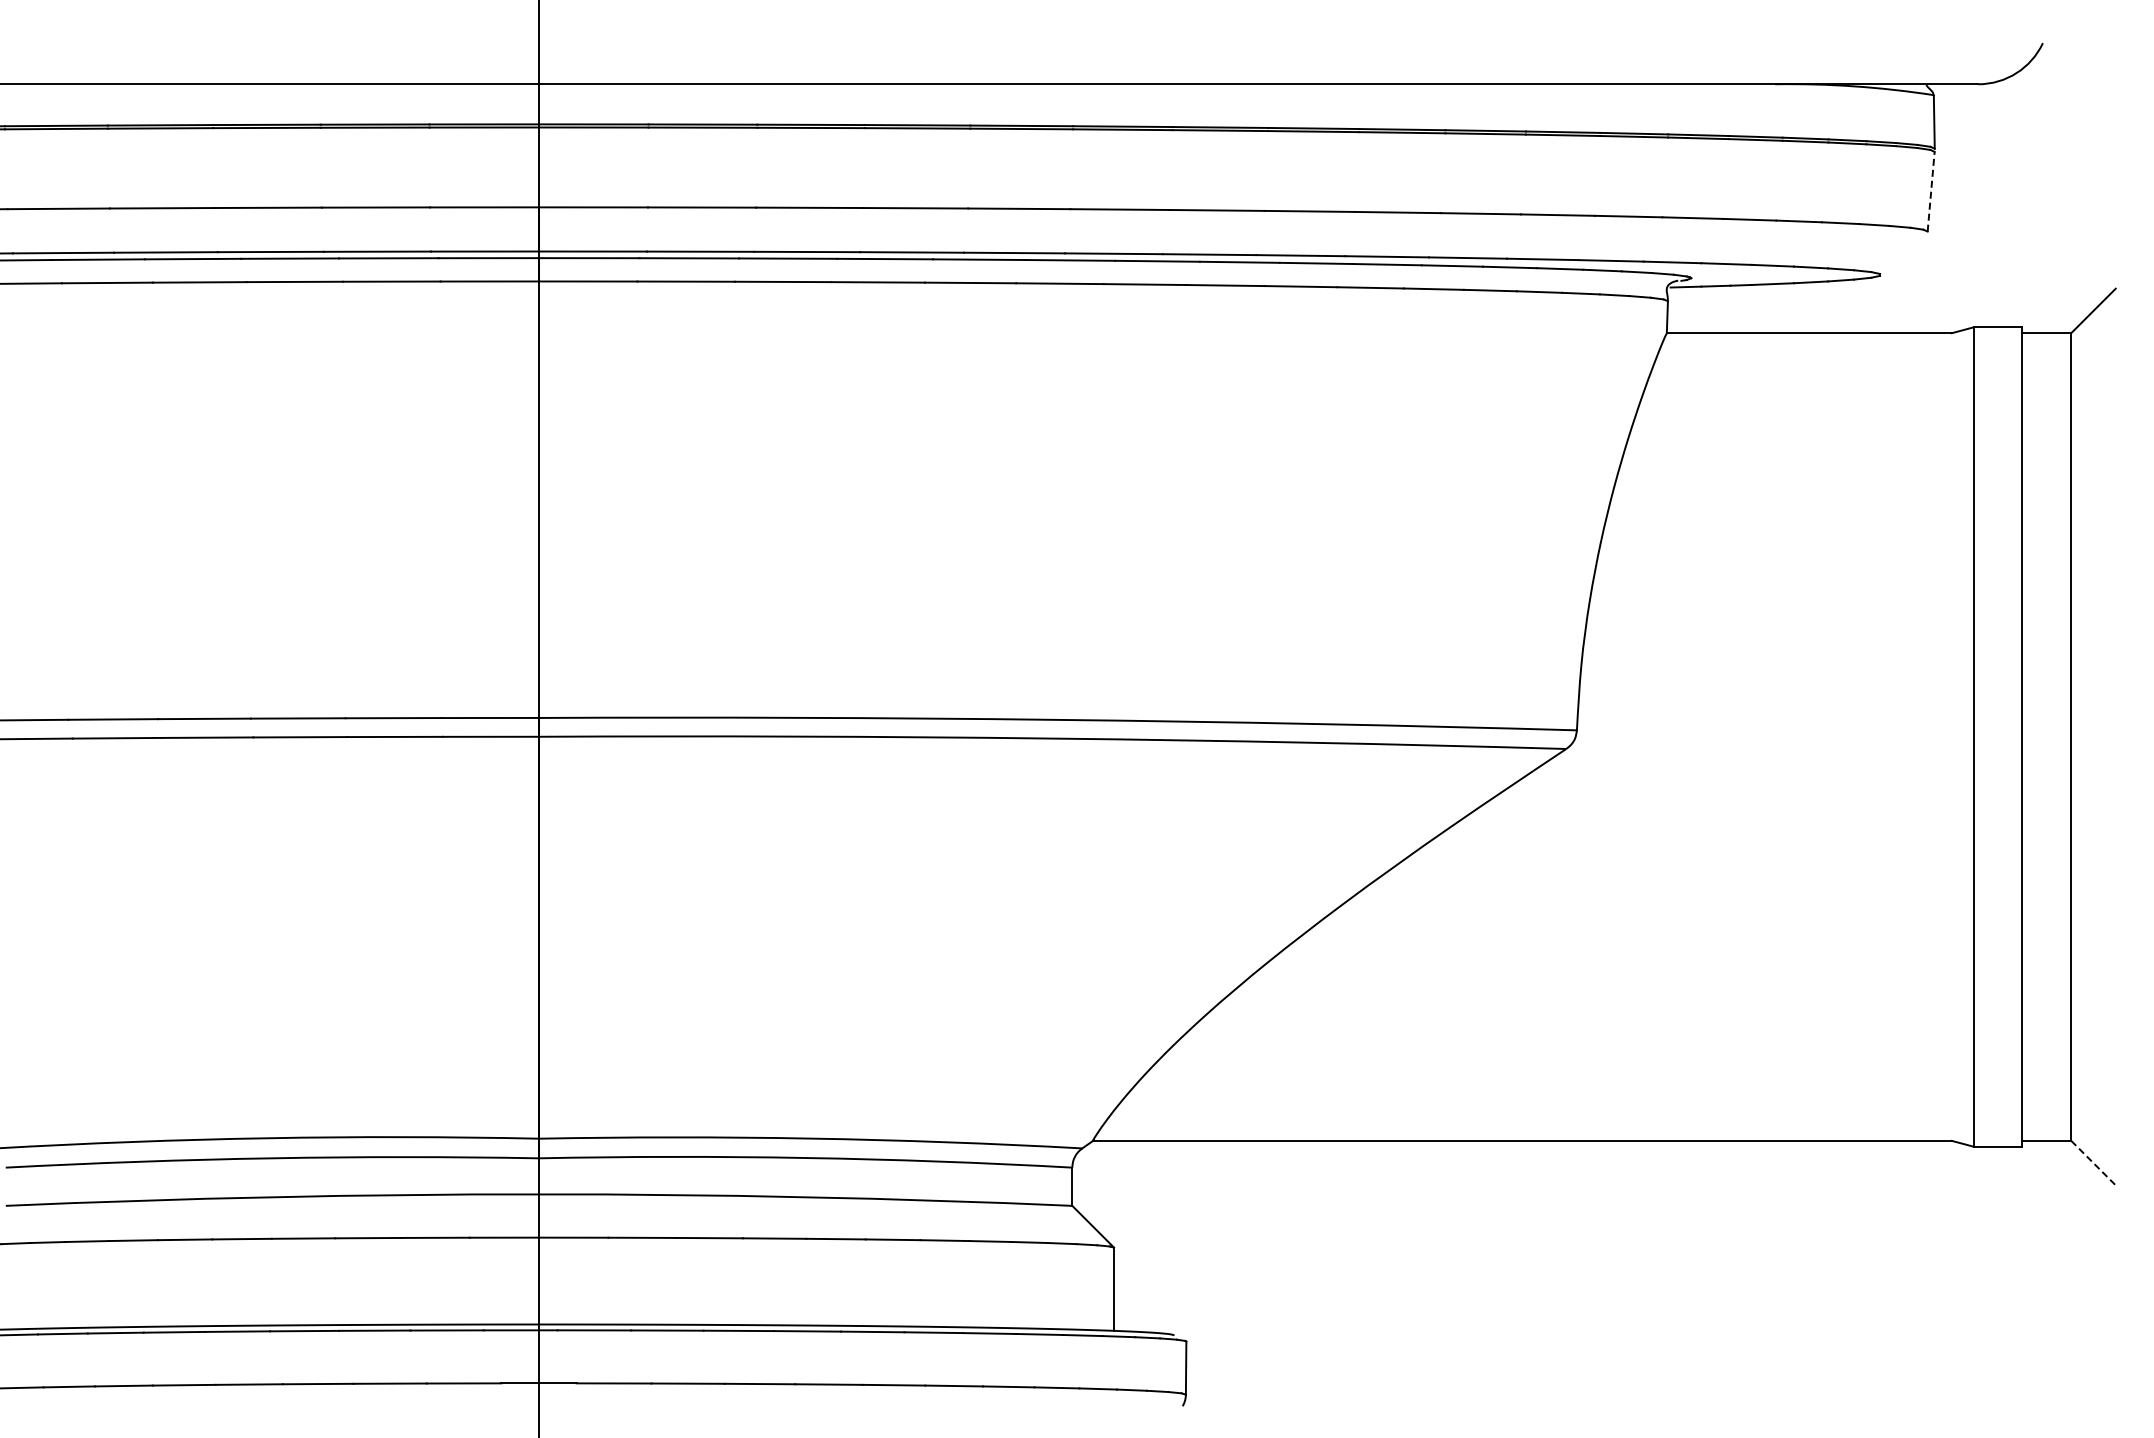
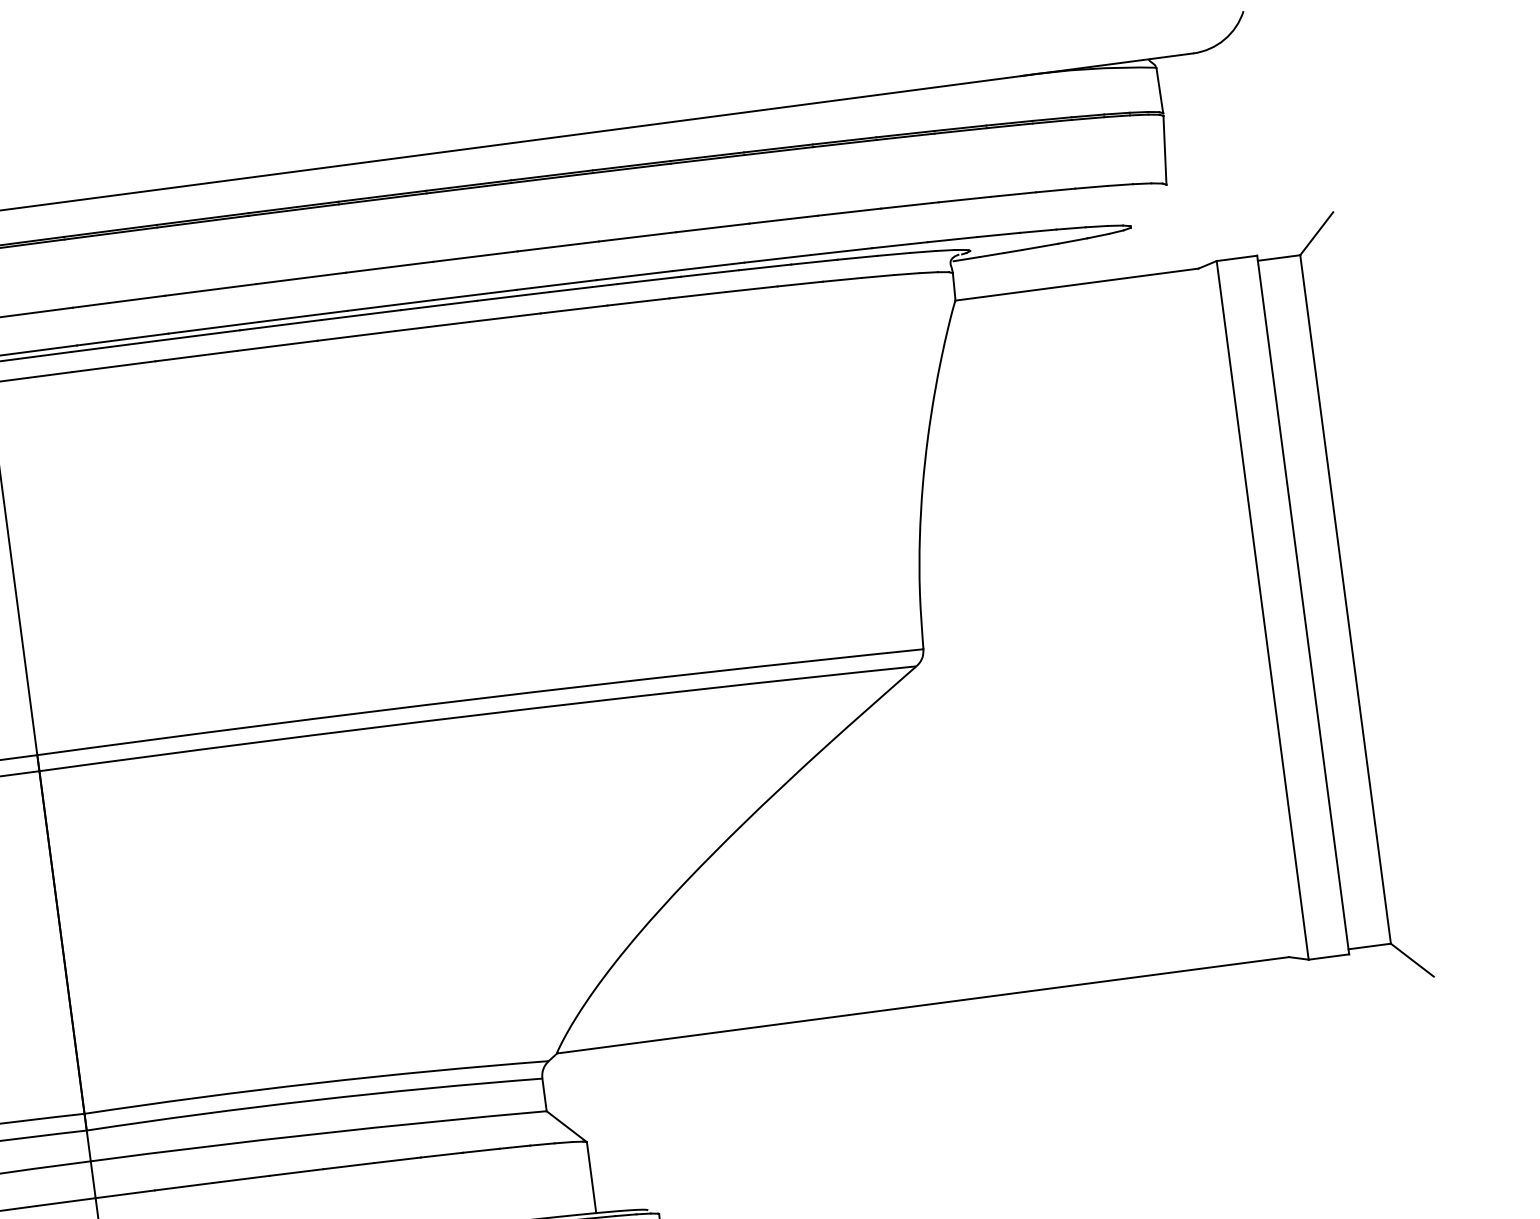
line: (1931, 191) -> (1165, 150), dashed -> solid
line: (2093, 1163) -> (1412, 960), dashed -> solid

